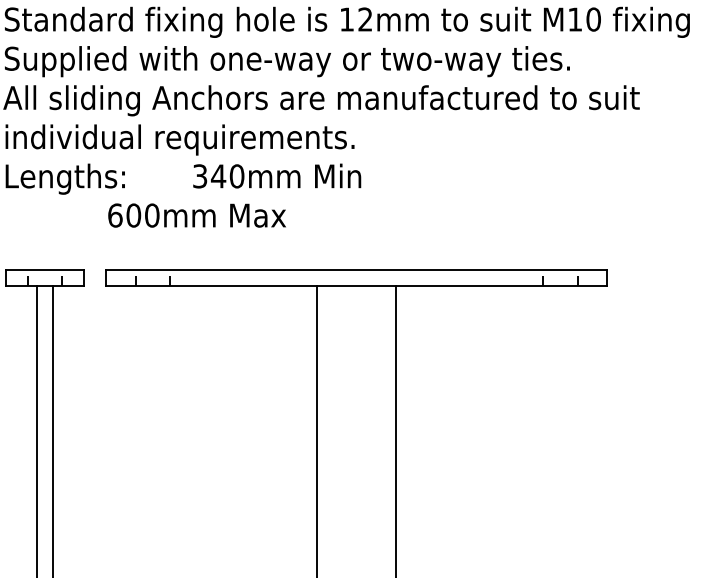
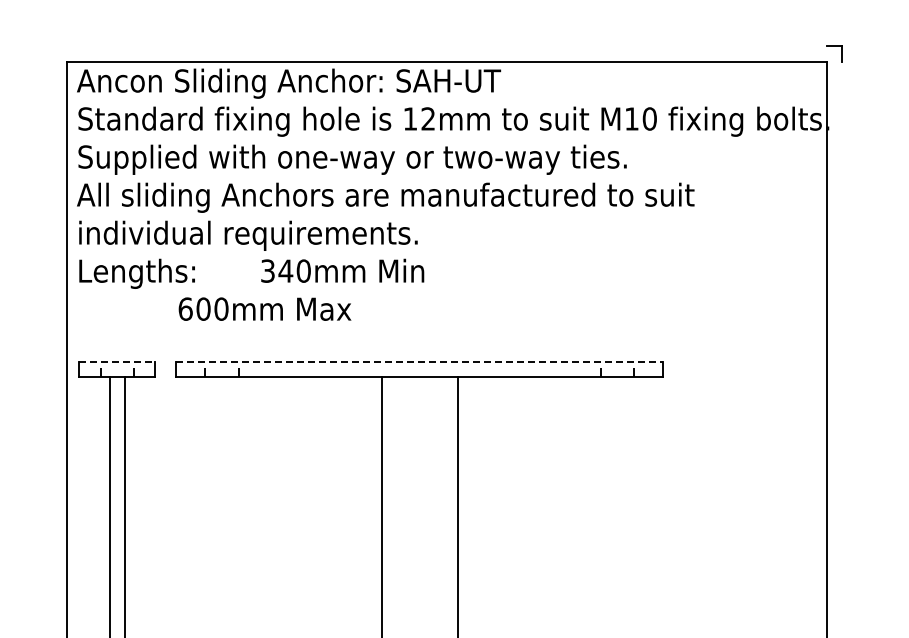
line: (45, 269) -> (117, 361), solid -> dashed
line: (357, 269) -> (420, 361), solid -> dashed

